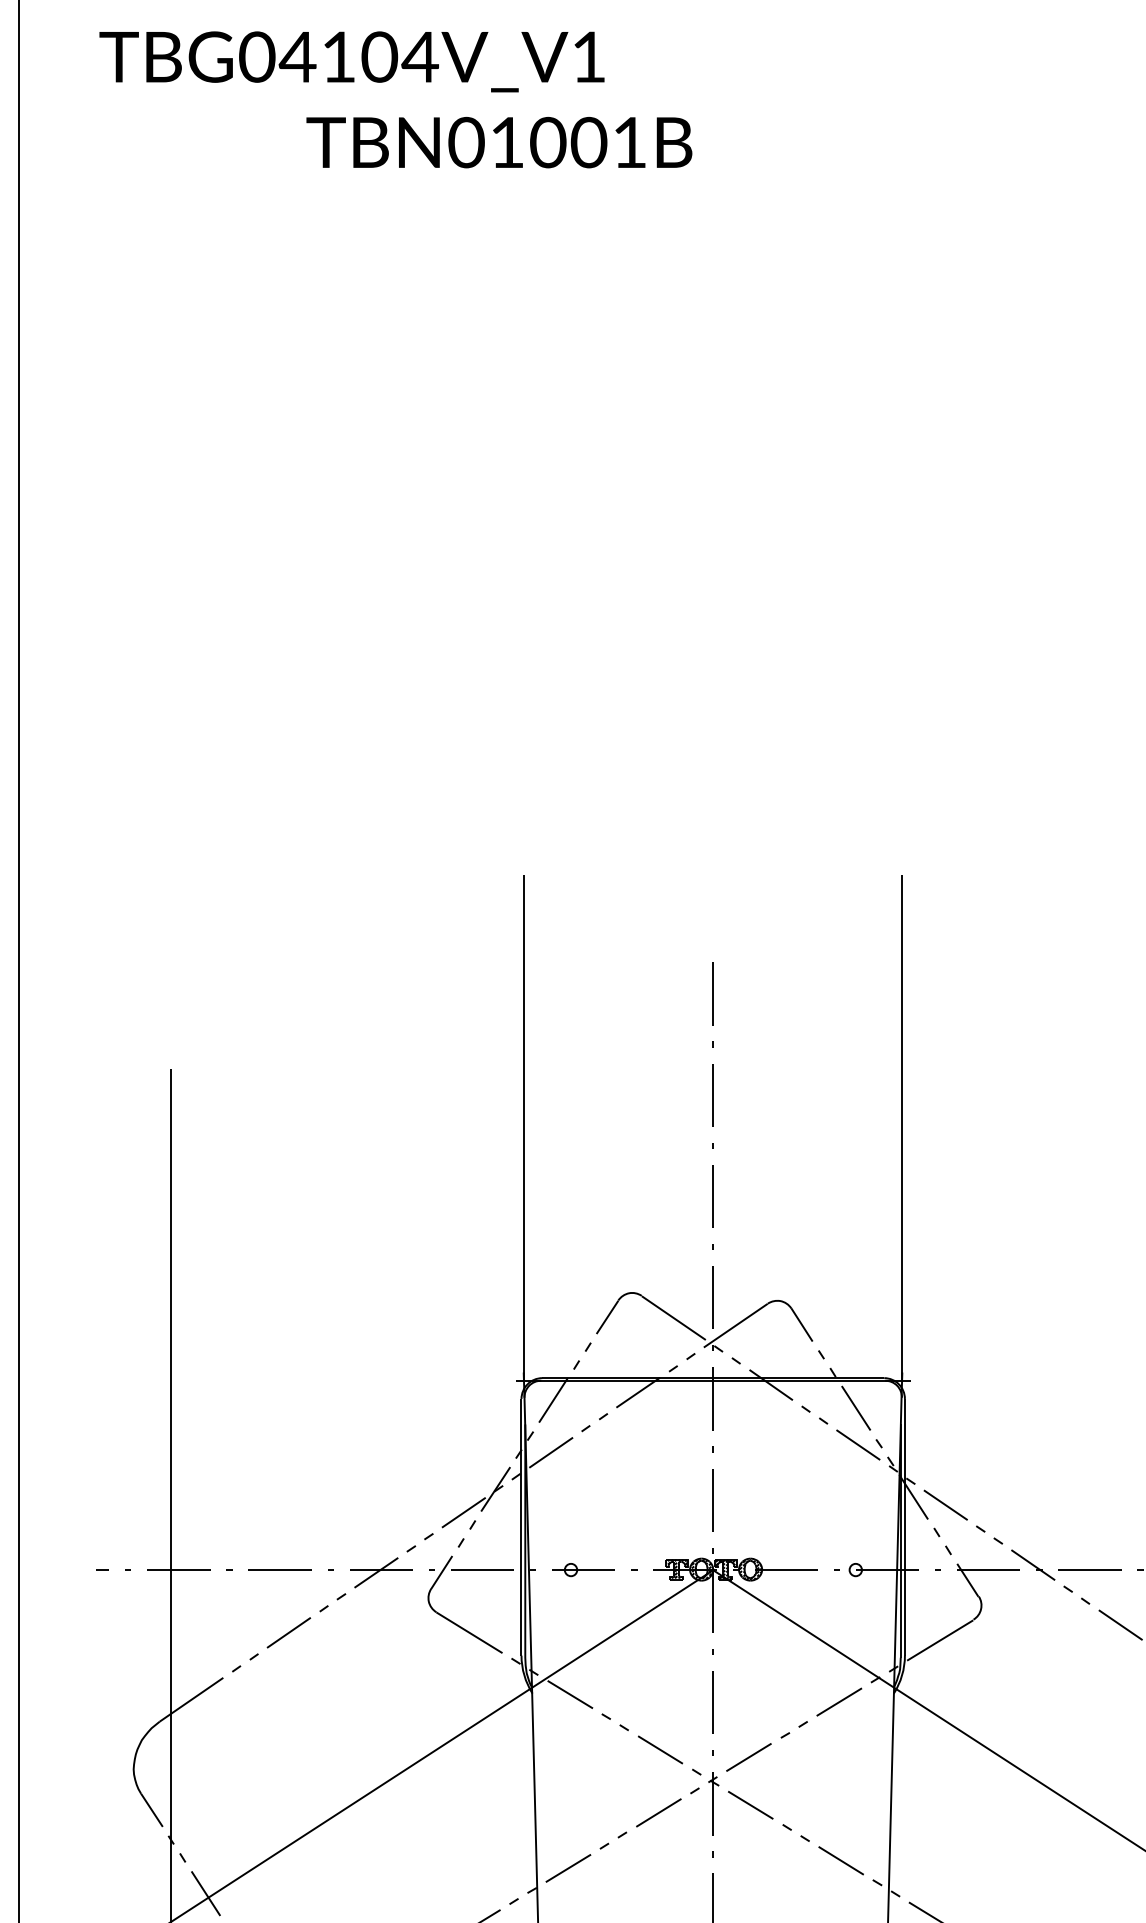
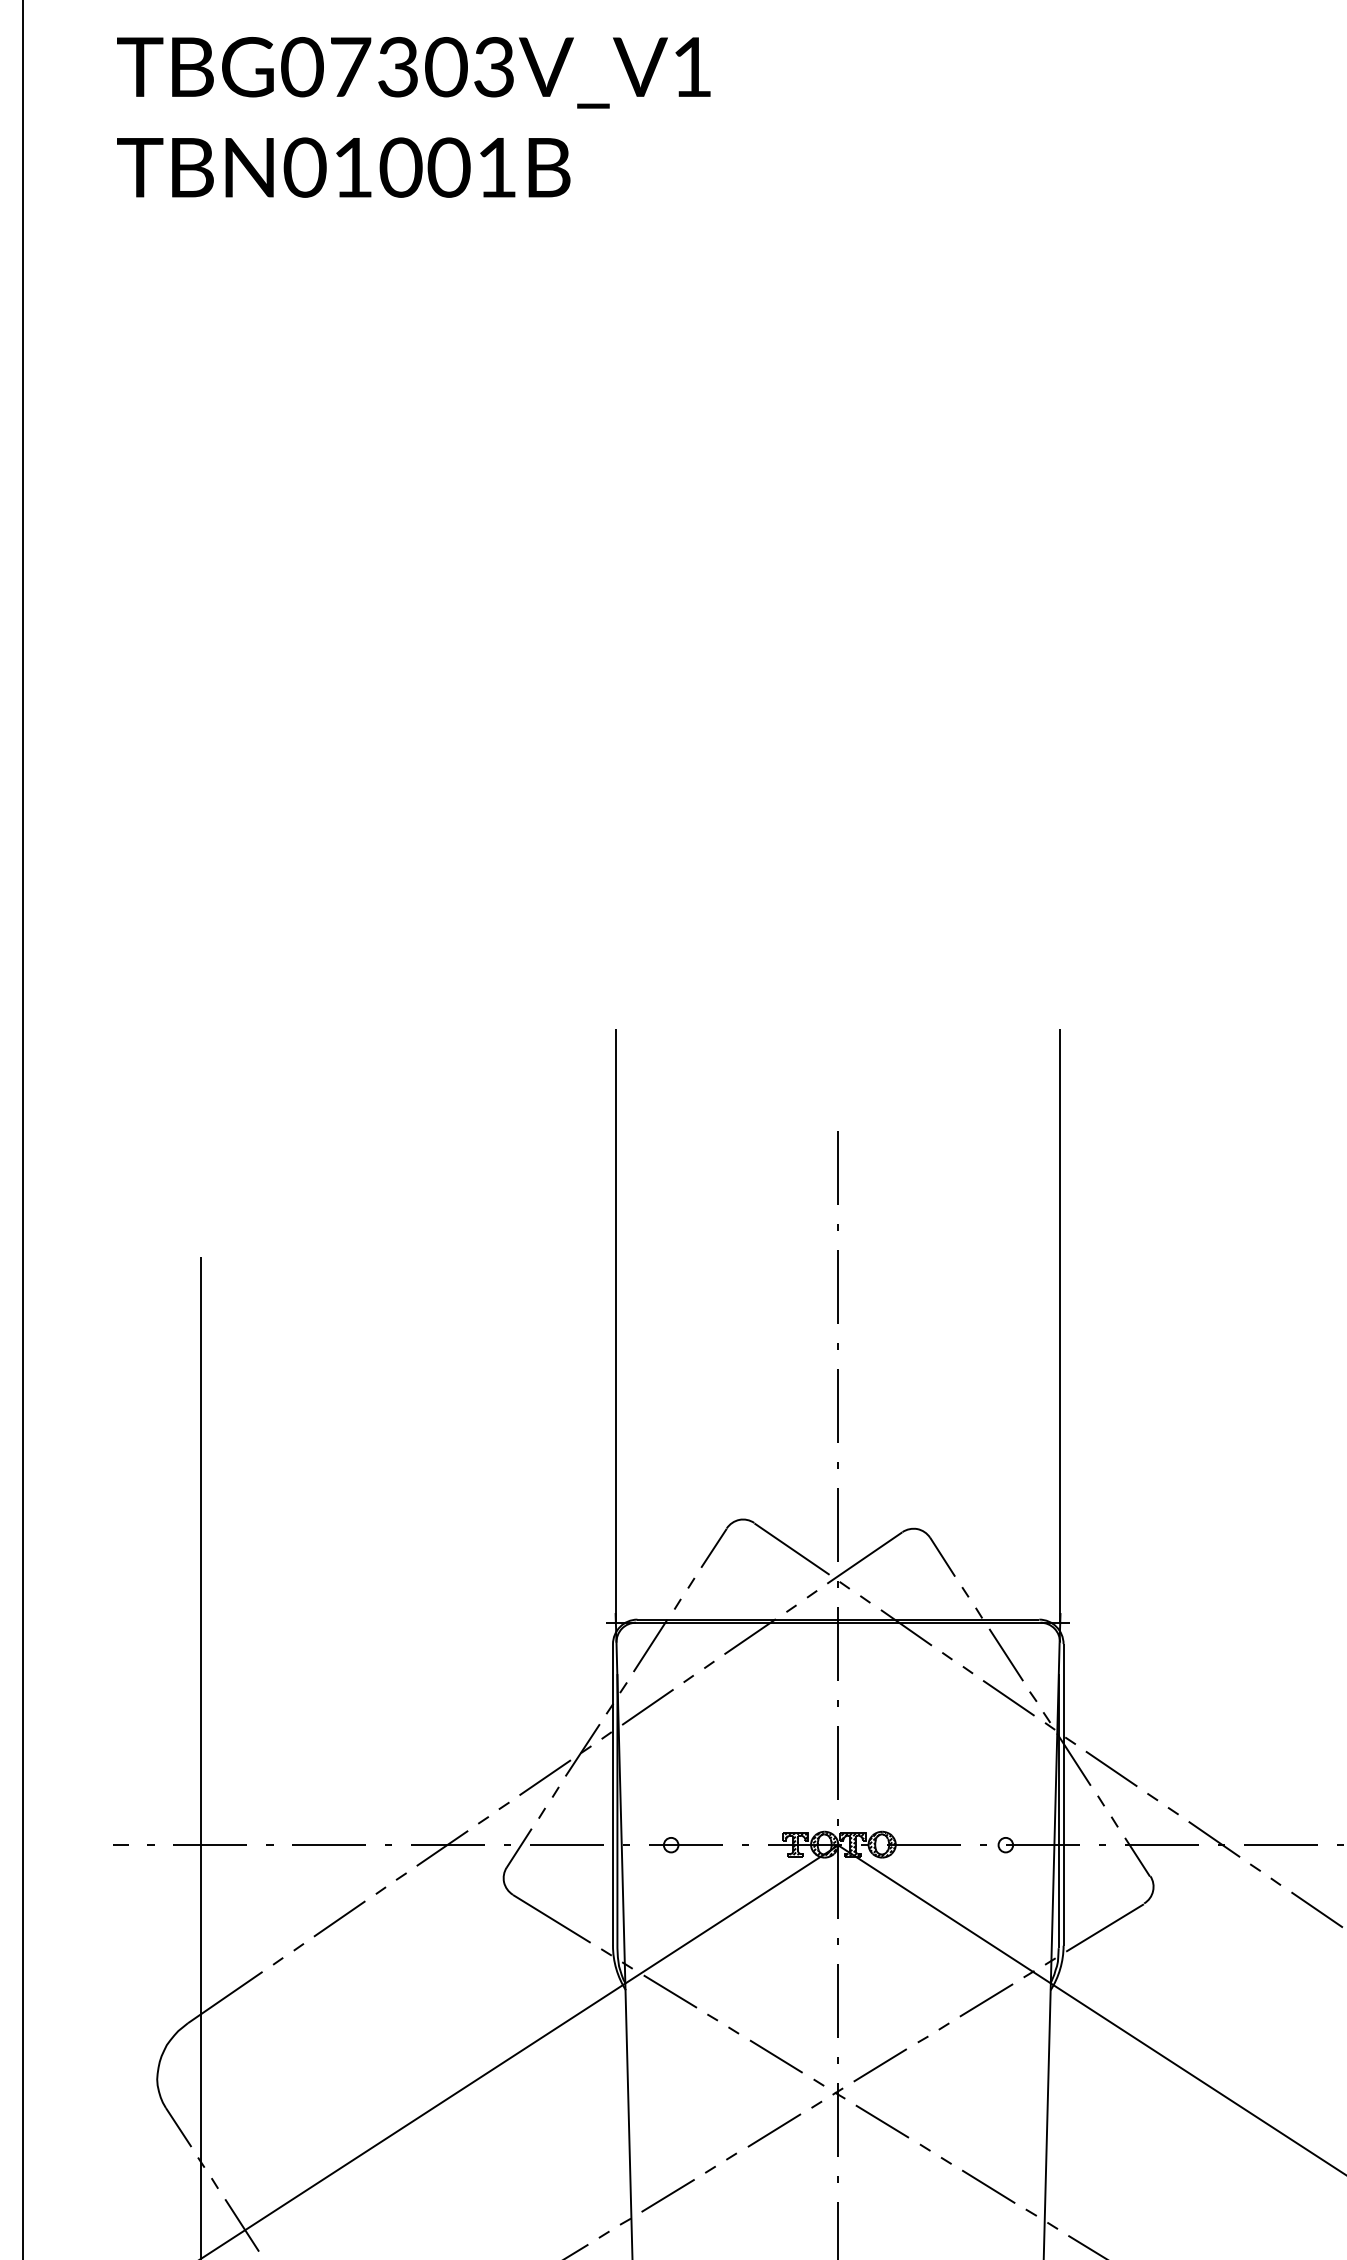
text: (358, 56) -> (421, 66), TBG04104V_V1 -> TBG07303V_V1
text: (499, 142) -> (343, 167), moved

